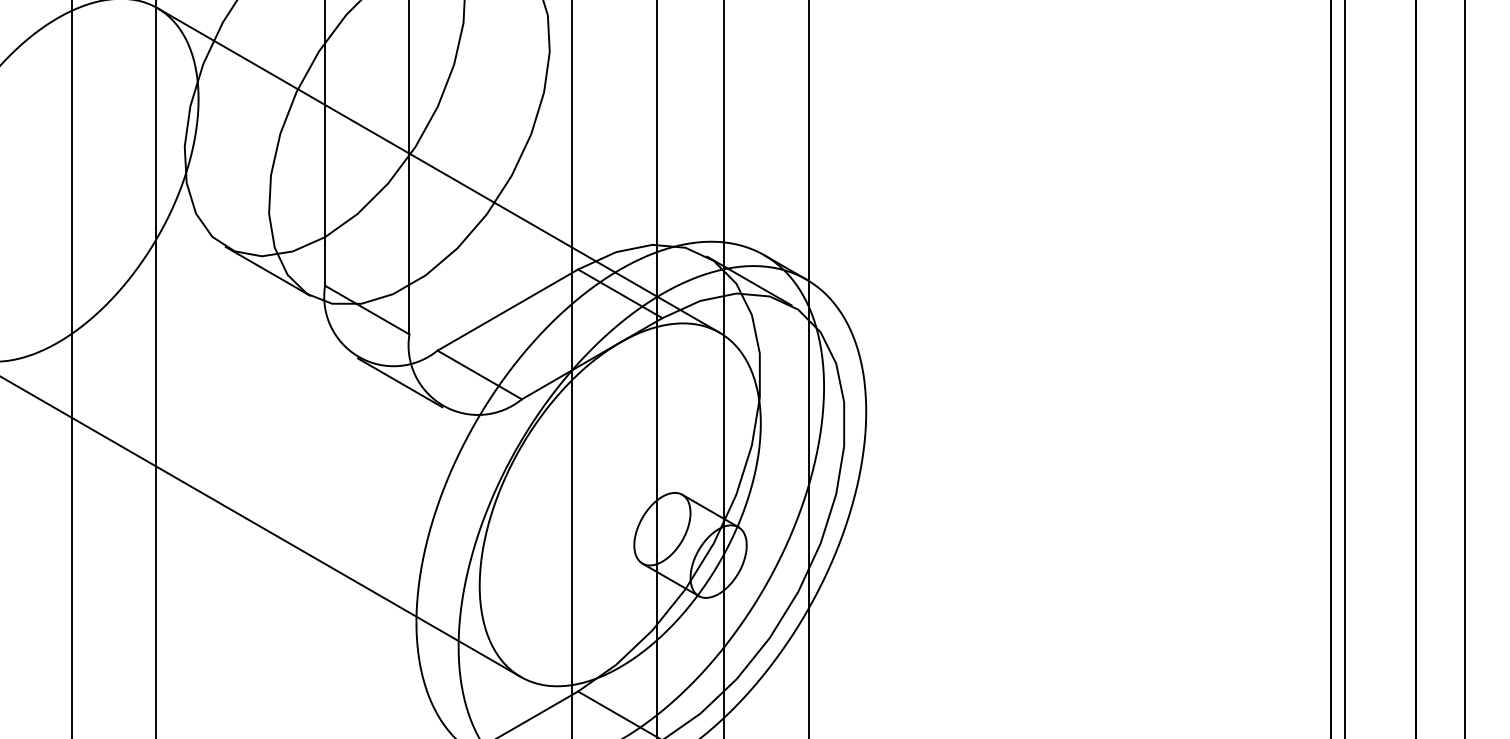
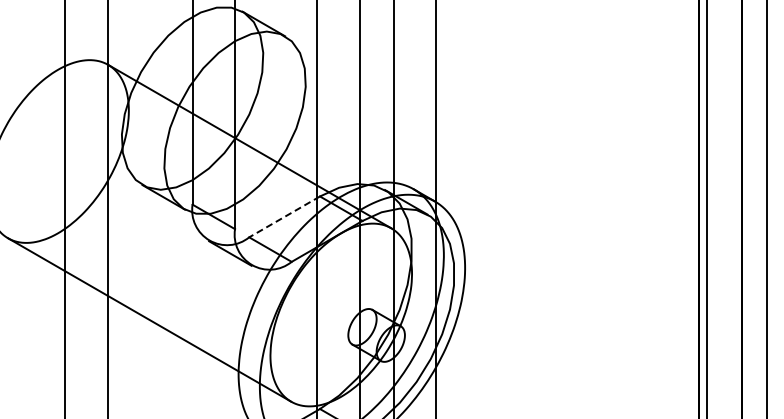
line: (507, 309) -> (284, 216), solid -> dashed

